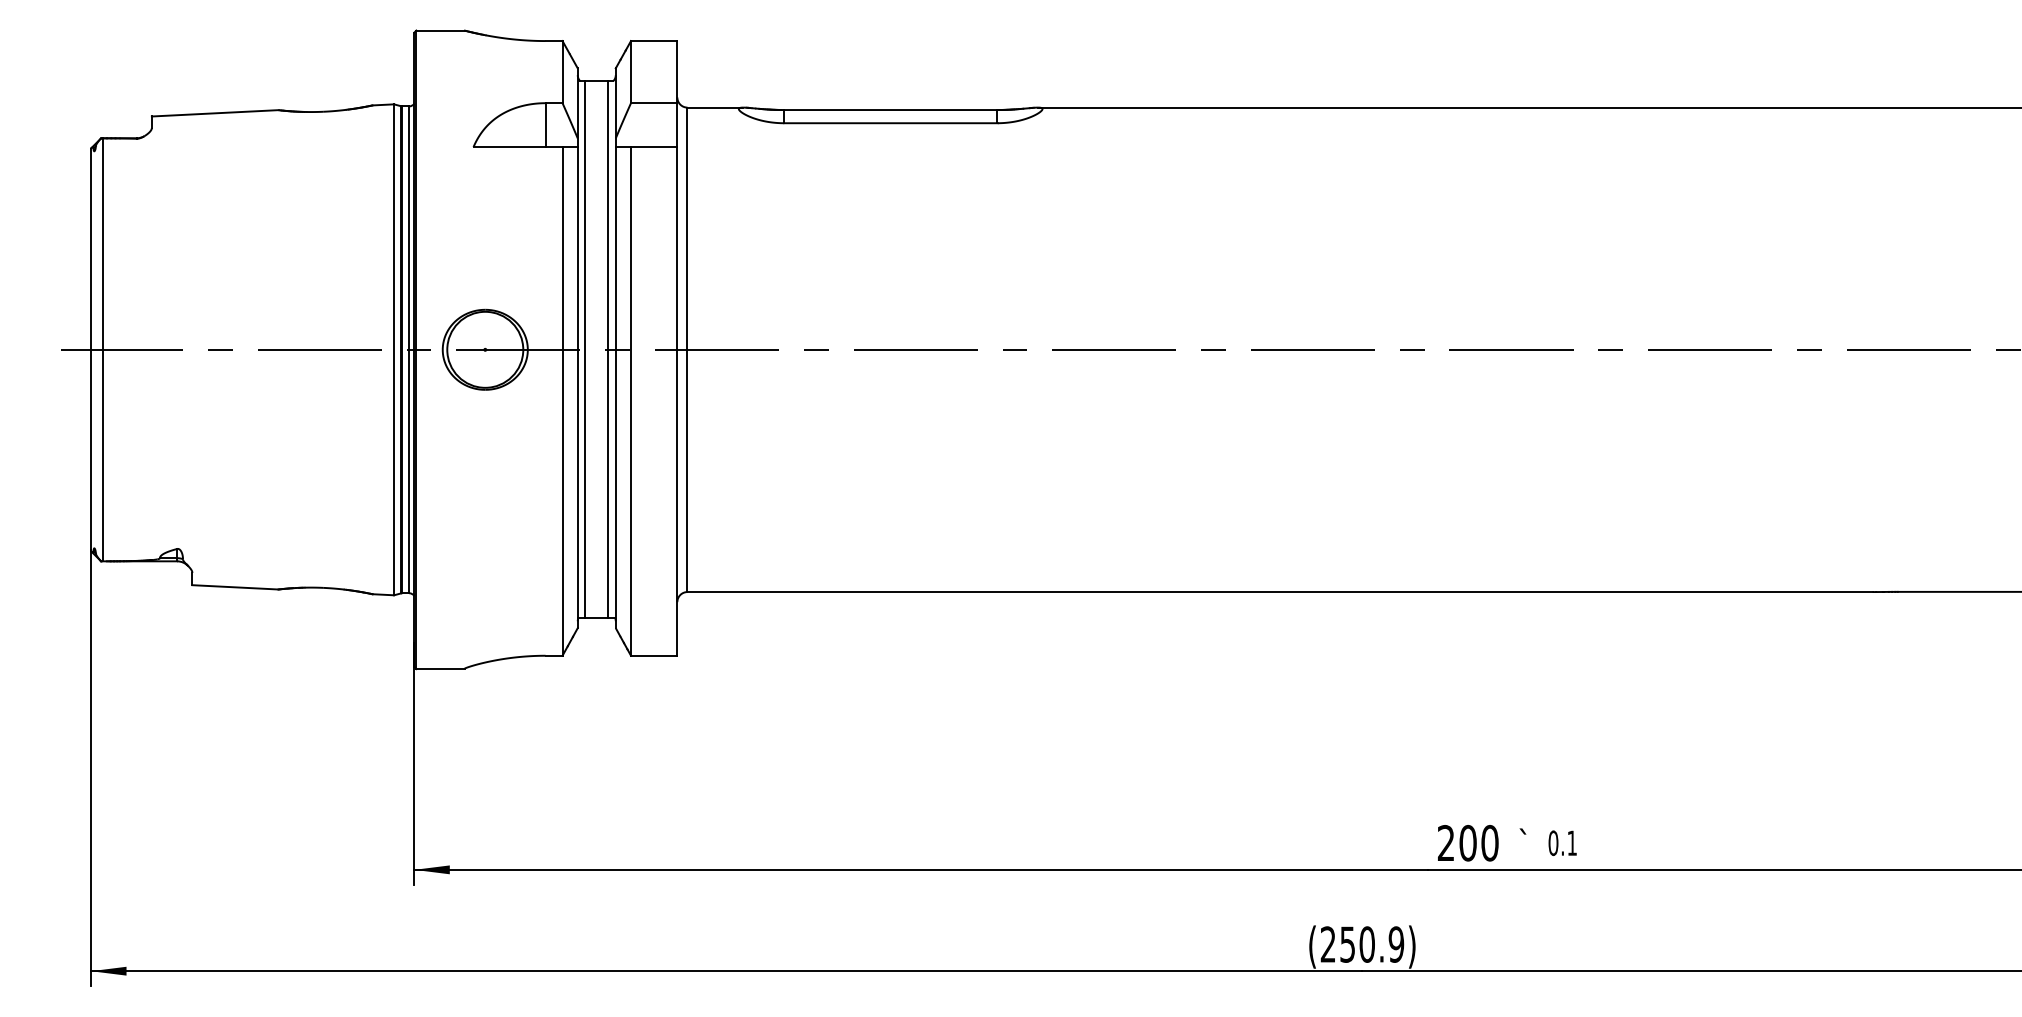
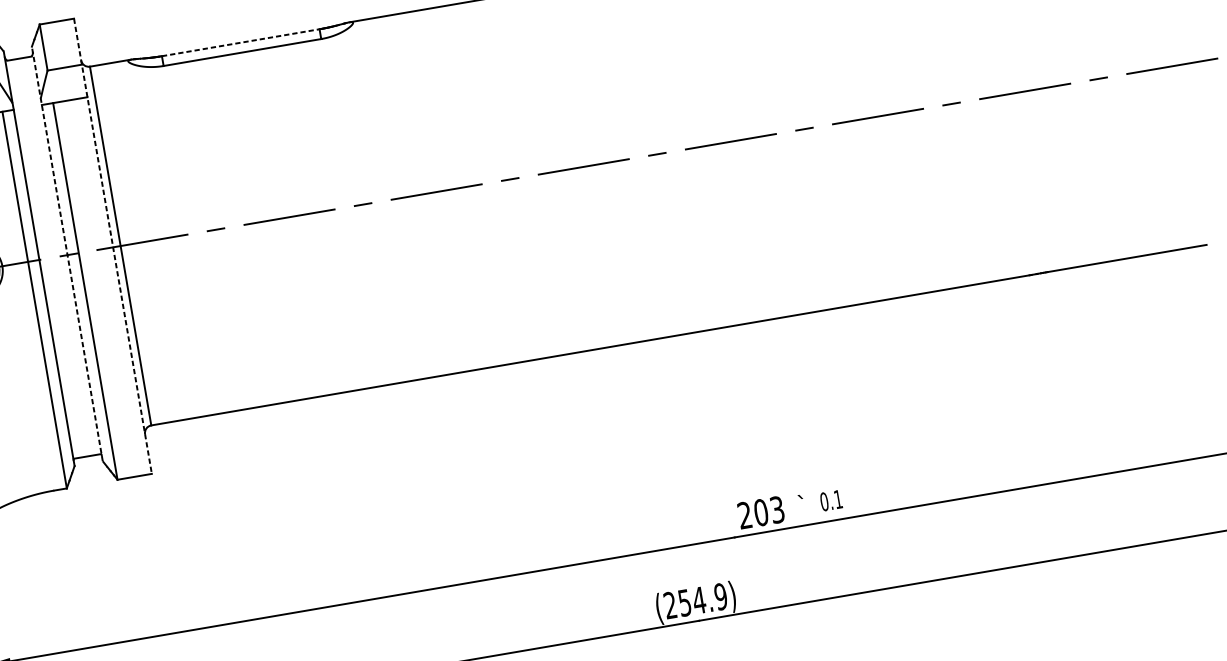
line: (891, 110) -> (241, 42), solid -> dashed
line: (615, 348) -> (67, 254), solid -> dashed
line: (677, 348) -> (113, 246), solid -> dashed
line: (585, 349) -> (45, 258), removed
line: (608, 349) -> (62, 255), removed
text: (1489, 843) -> (777, 510), 200 -> 203
text: (1367, 944) -> (699, 600), (250.9) -> (254.9)

